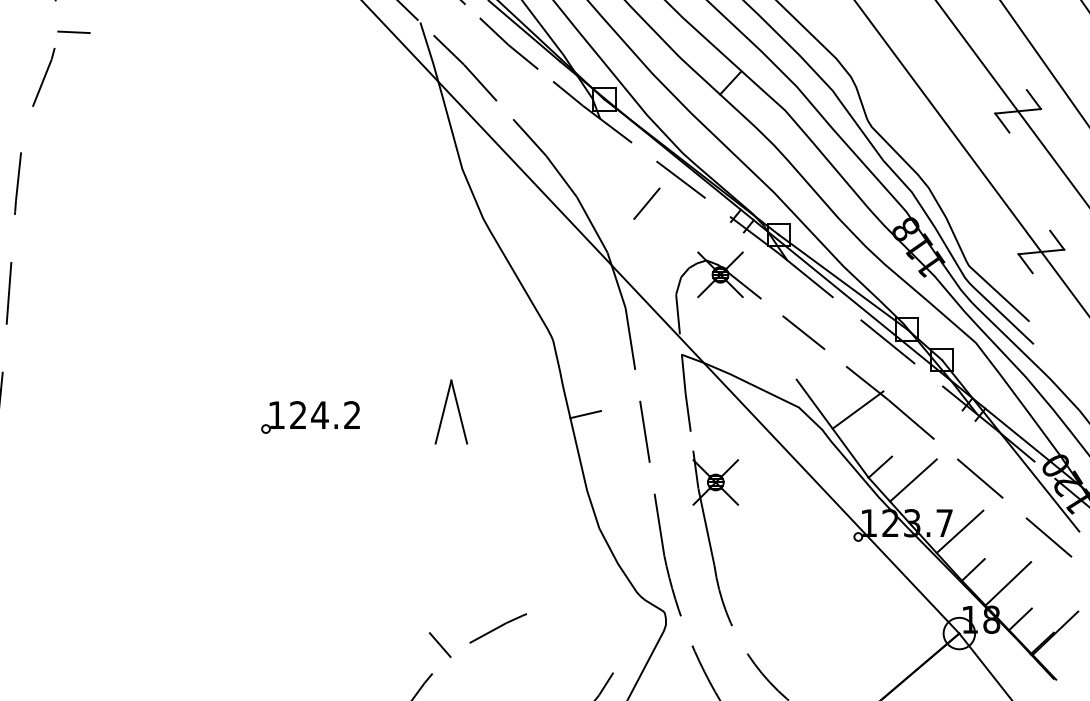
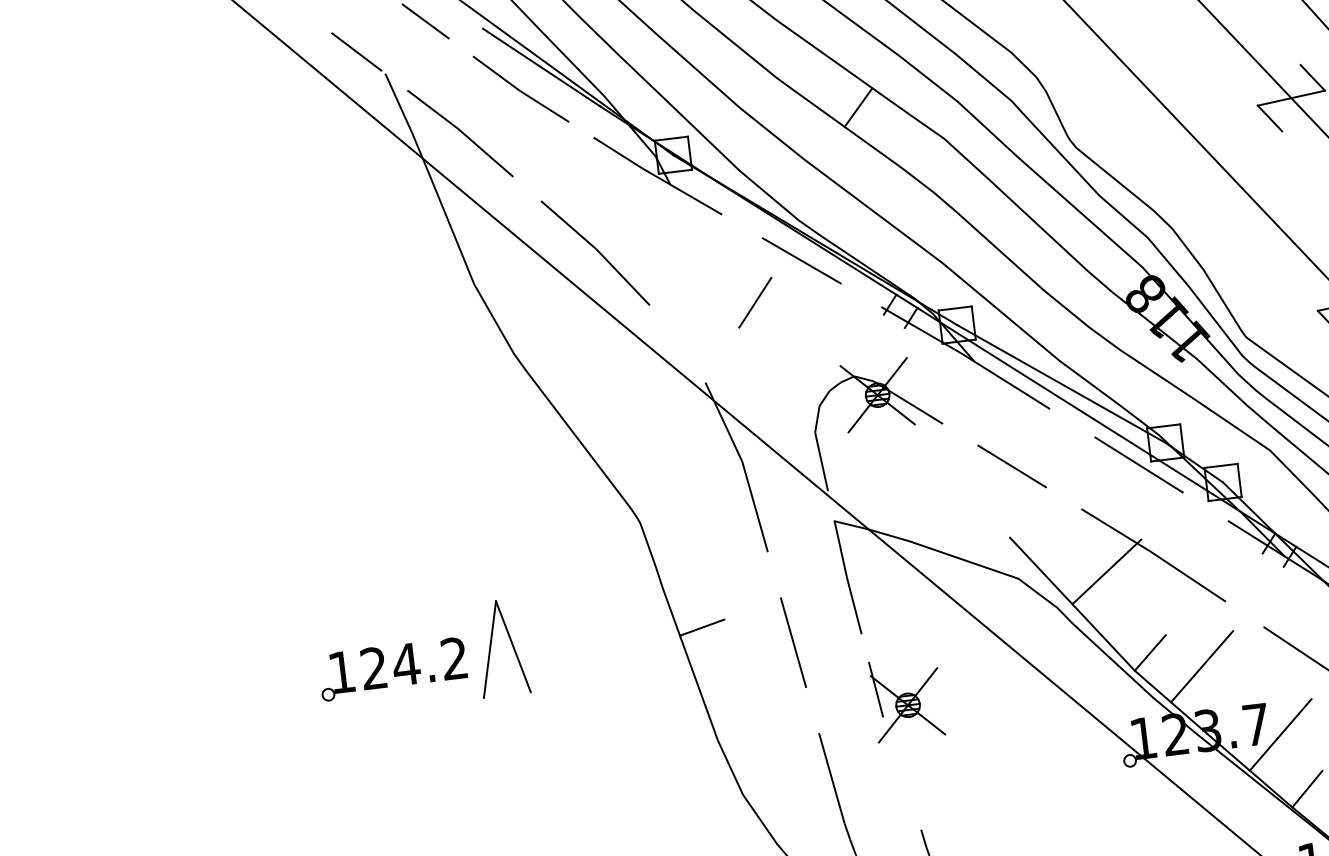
line: (591, 224) -> (676, 343), removed
part: (310, 417) -> (392, 669), moved
line: (706, 526) -> (902, 772), removed

